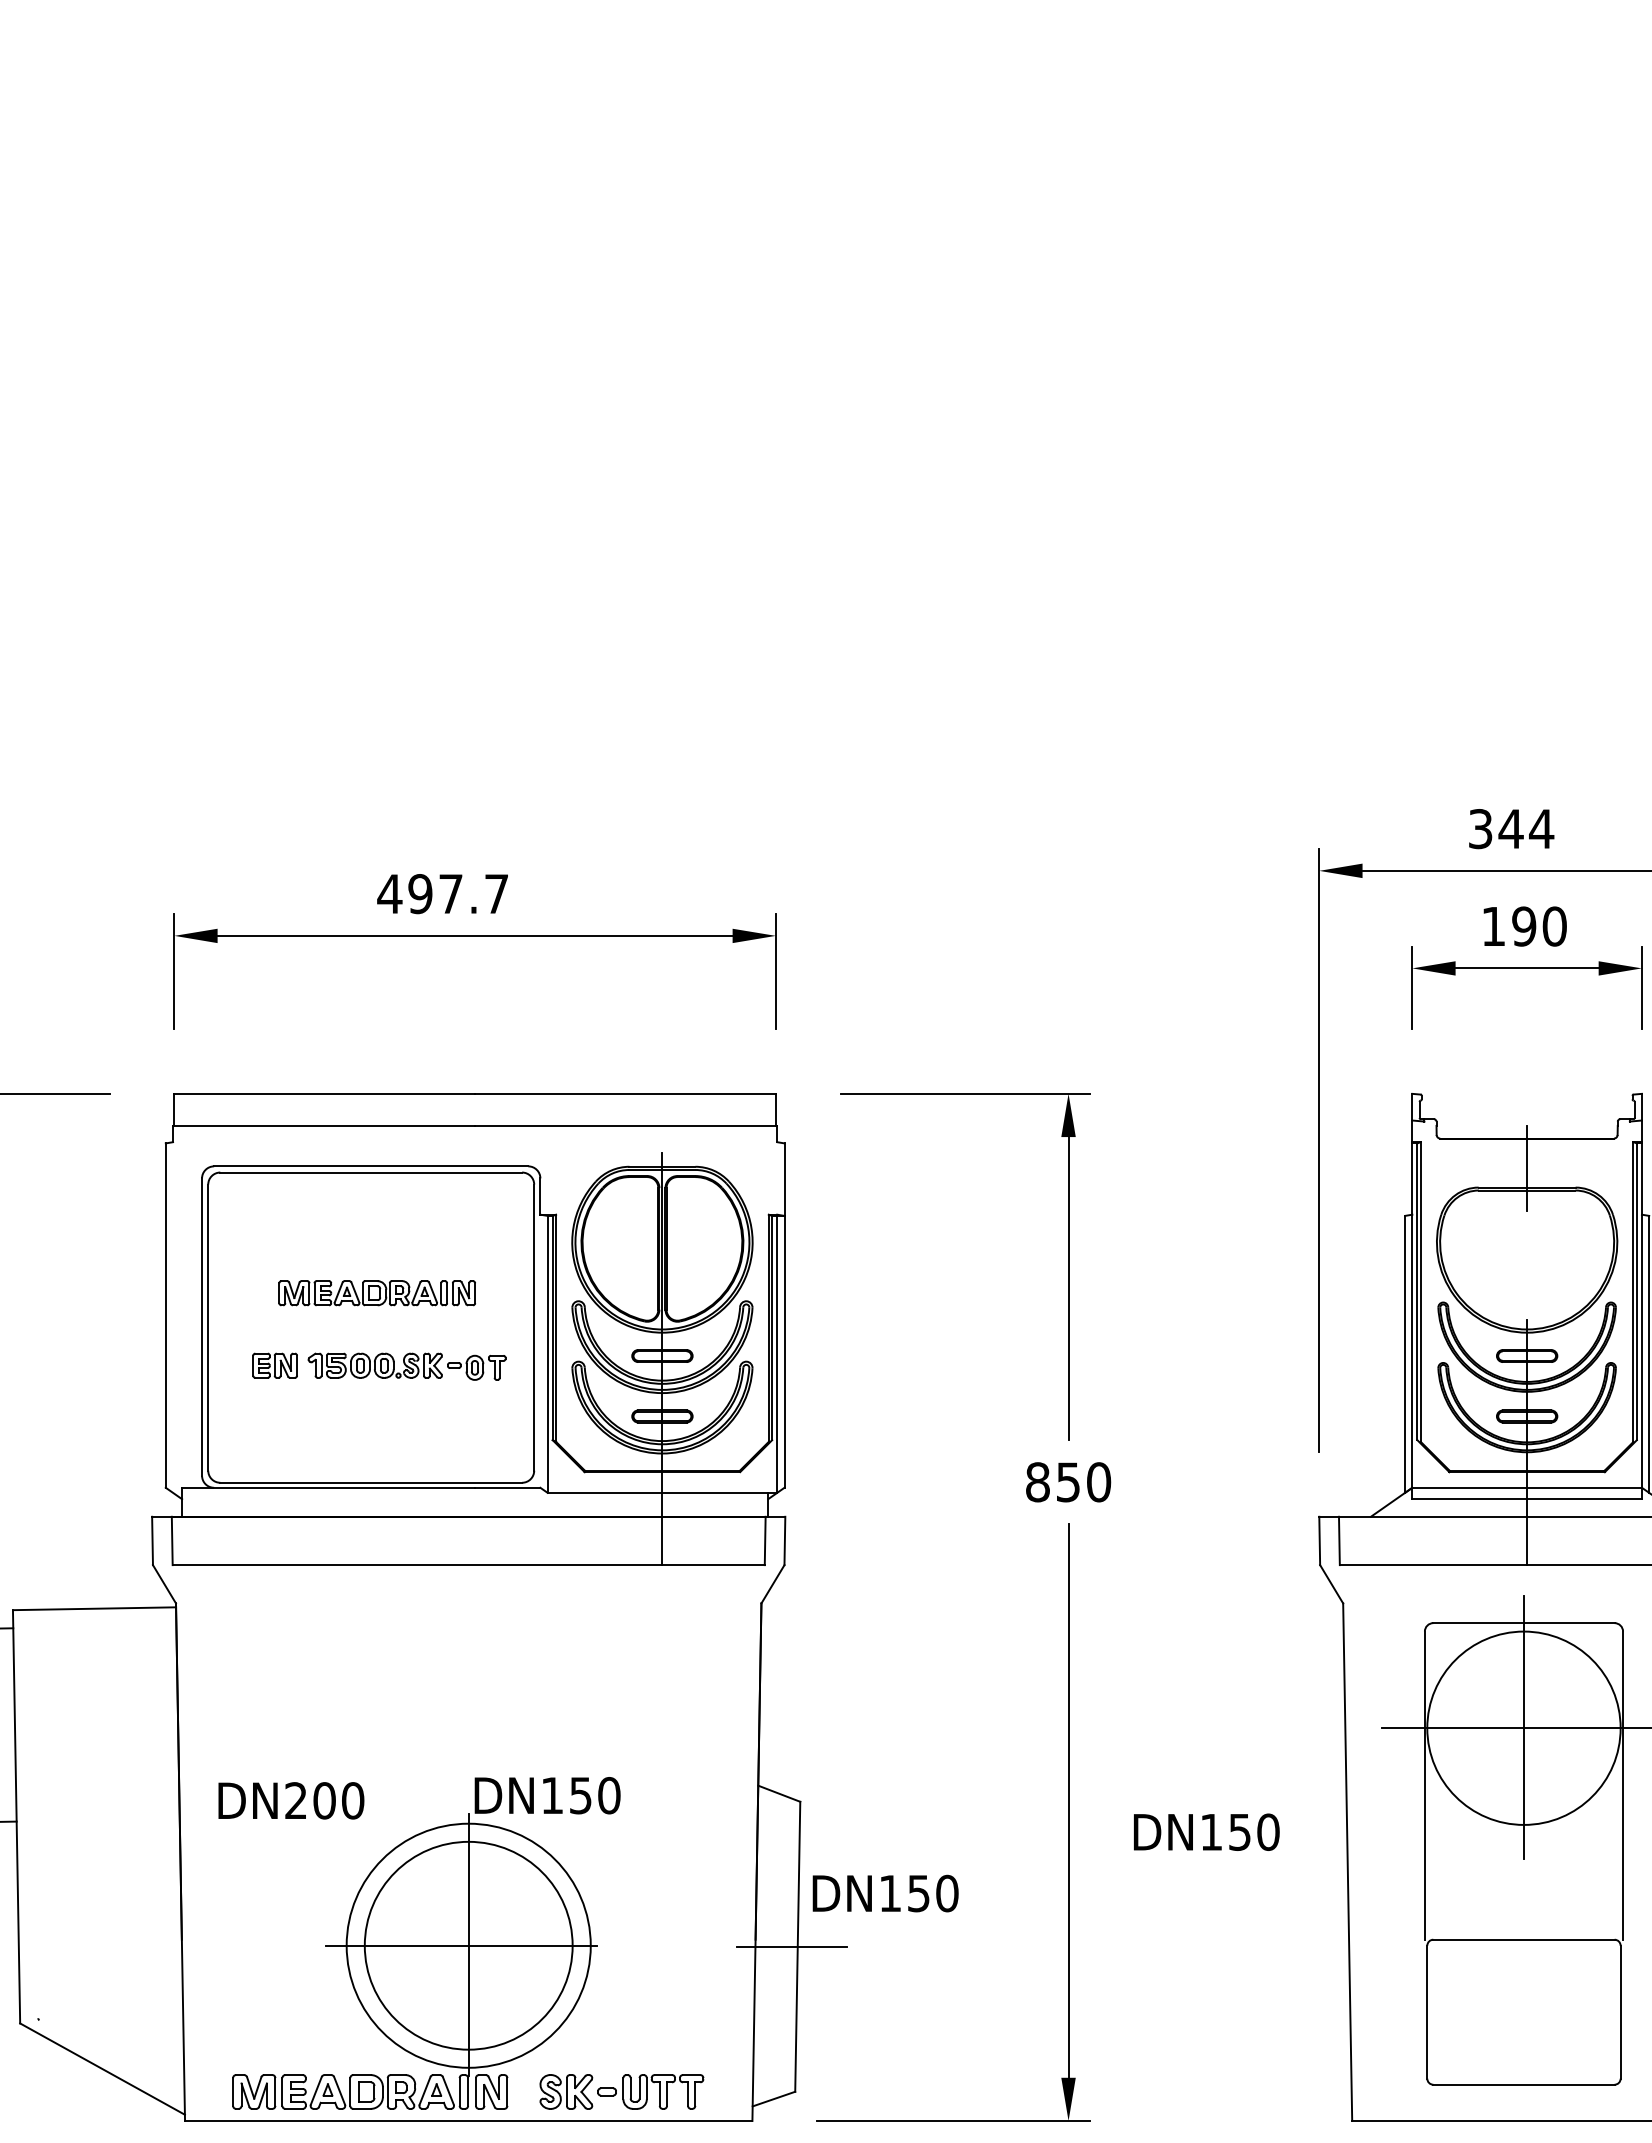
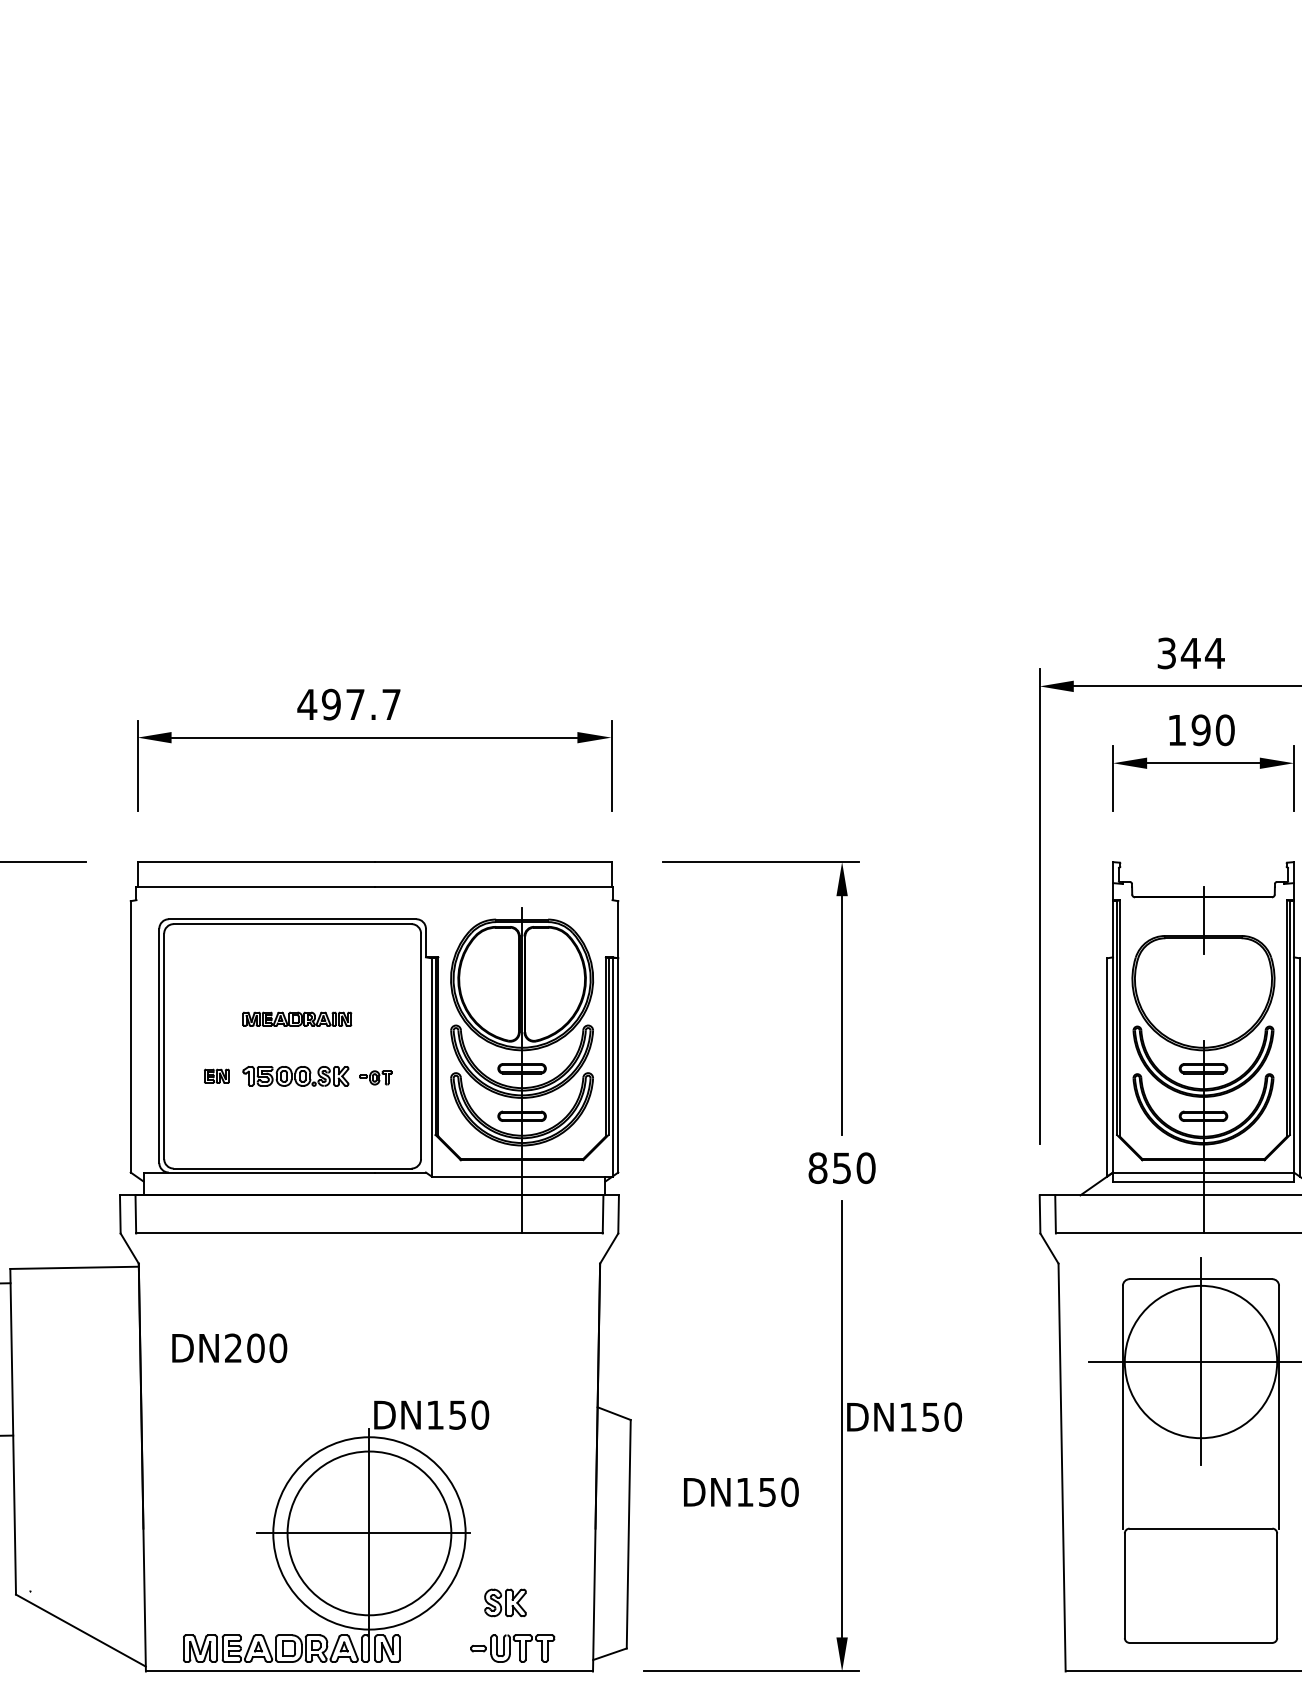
part: (376, 1293) -> (296, 1019), size x0.7
part: (274, 1365) -> (216, 1076), size x0.7
part: (476, 1367) -> (375, 1077), size x0.7
text: (291, 1800) -> (229, 1348), moved
text: (1206, 1831) -> (904, 1416), moved
text: (885, 1893) -> (741, 1492), moved
line: (791, 1946) -> (623, 1534), removed
part: (566, 2091) -> (505, 1602), moved

